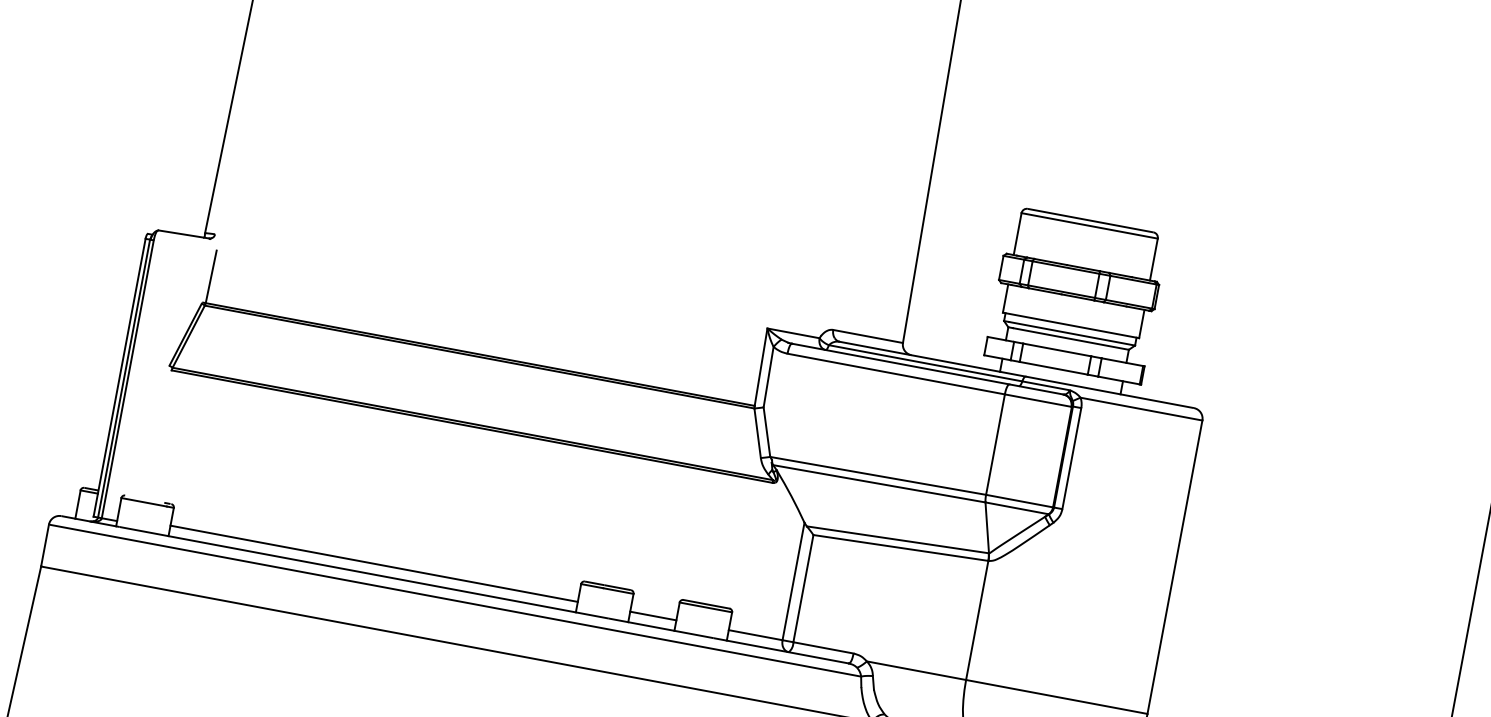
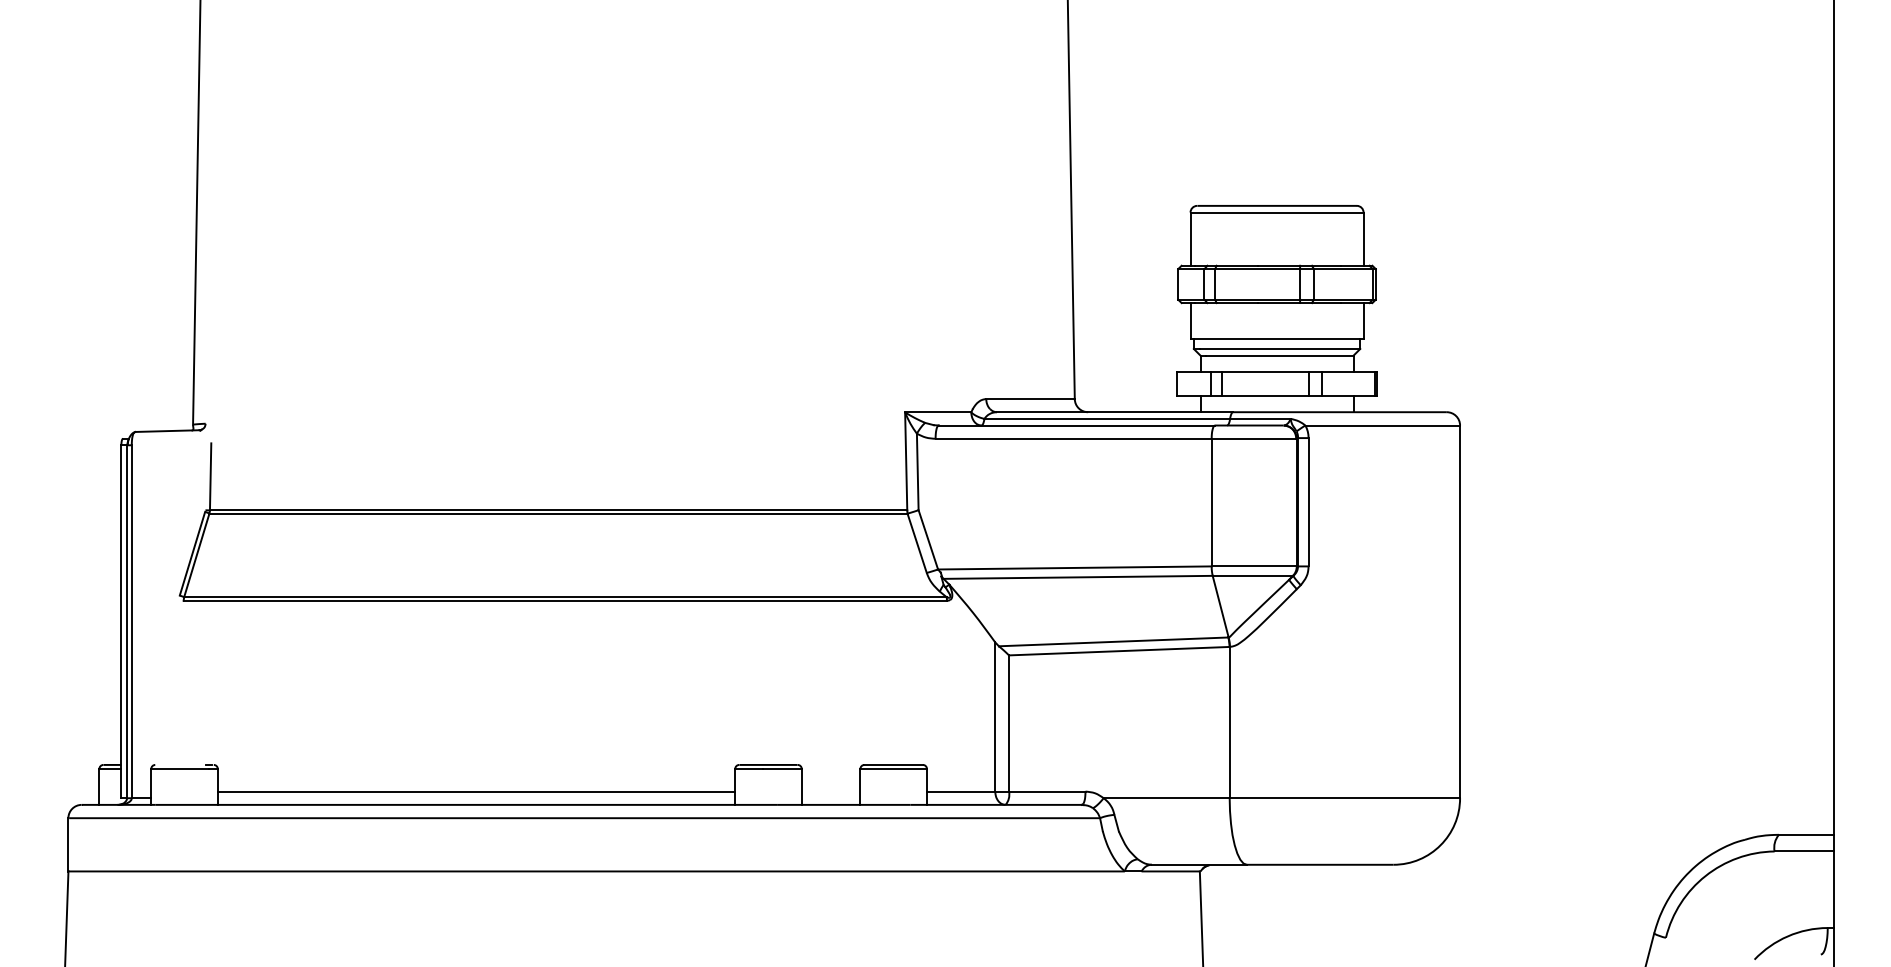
line: (652, 615) -> (830, 791), removed

